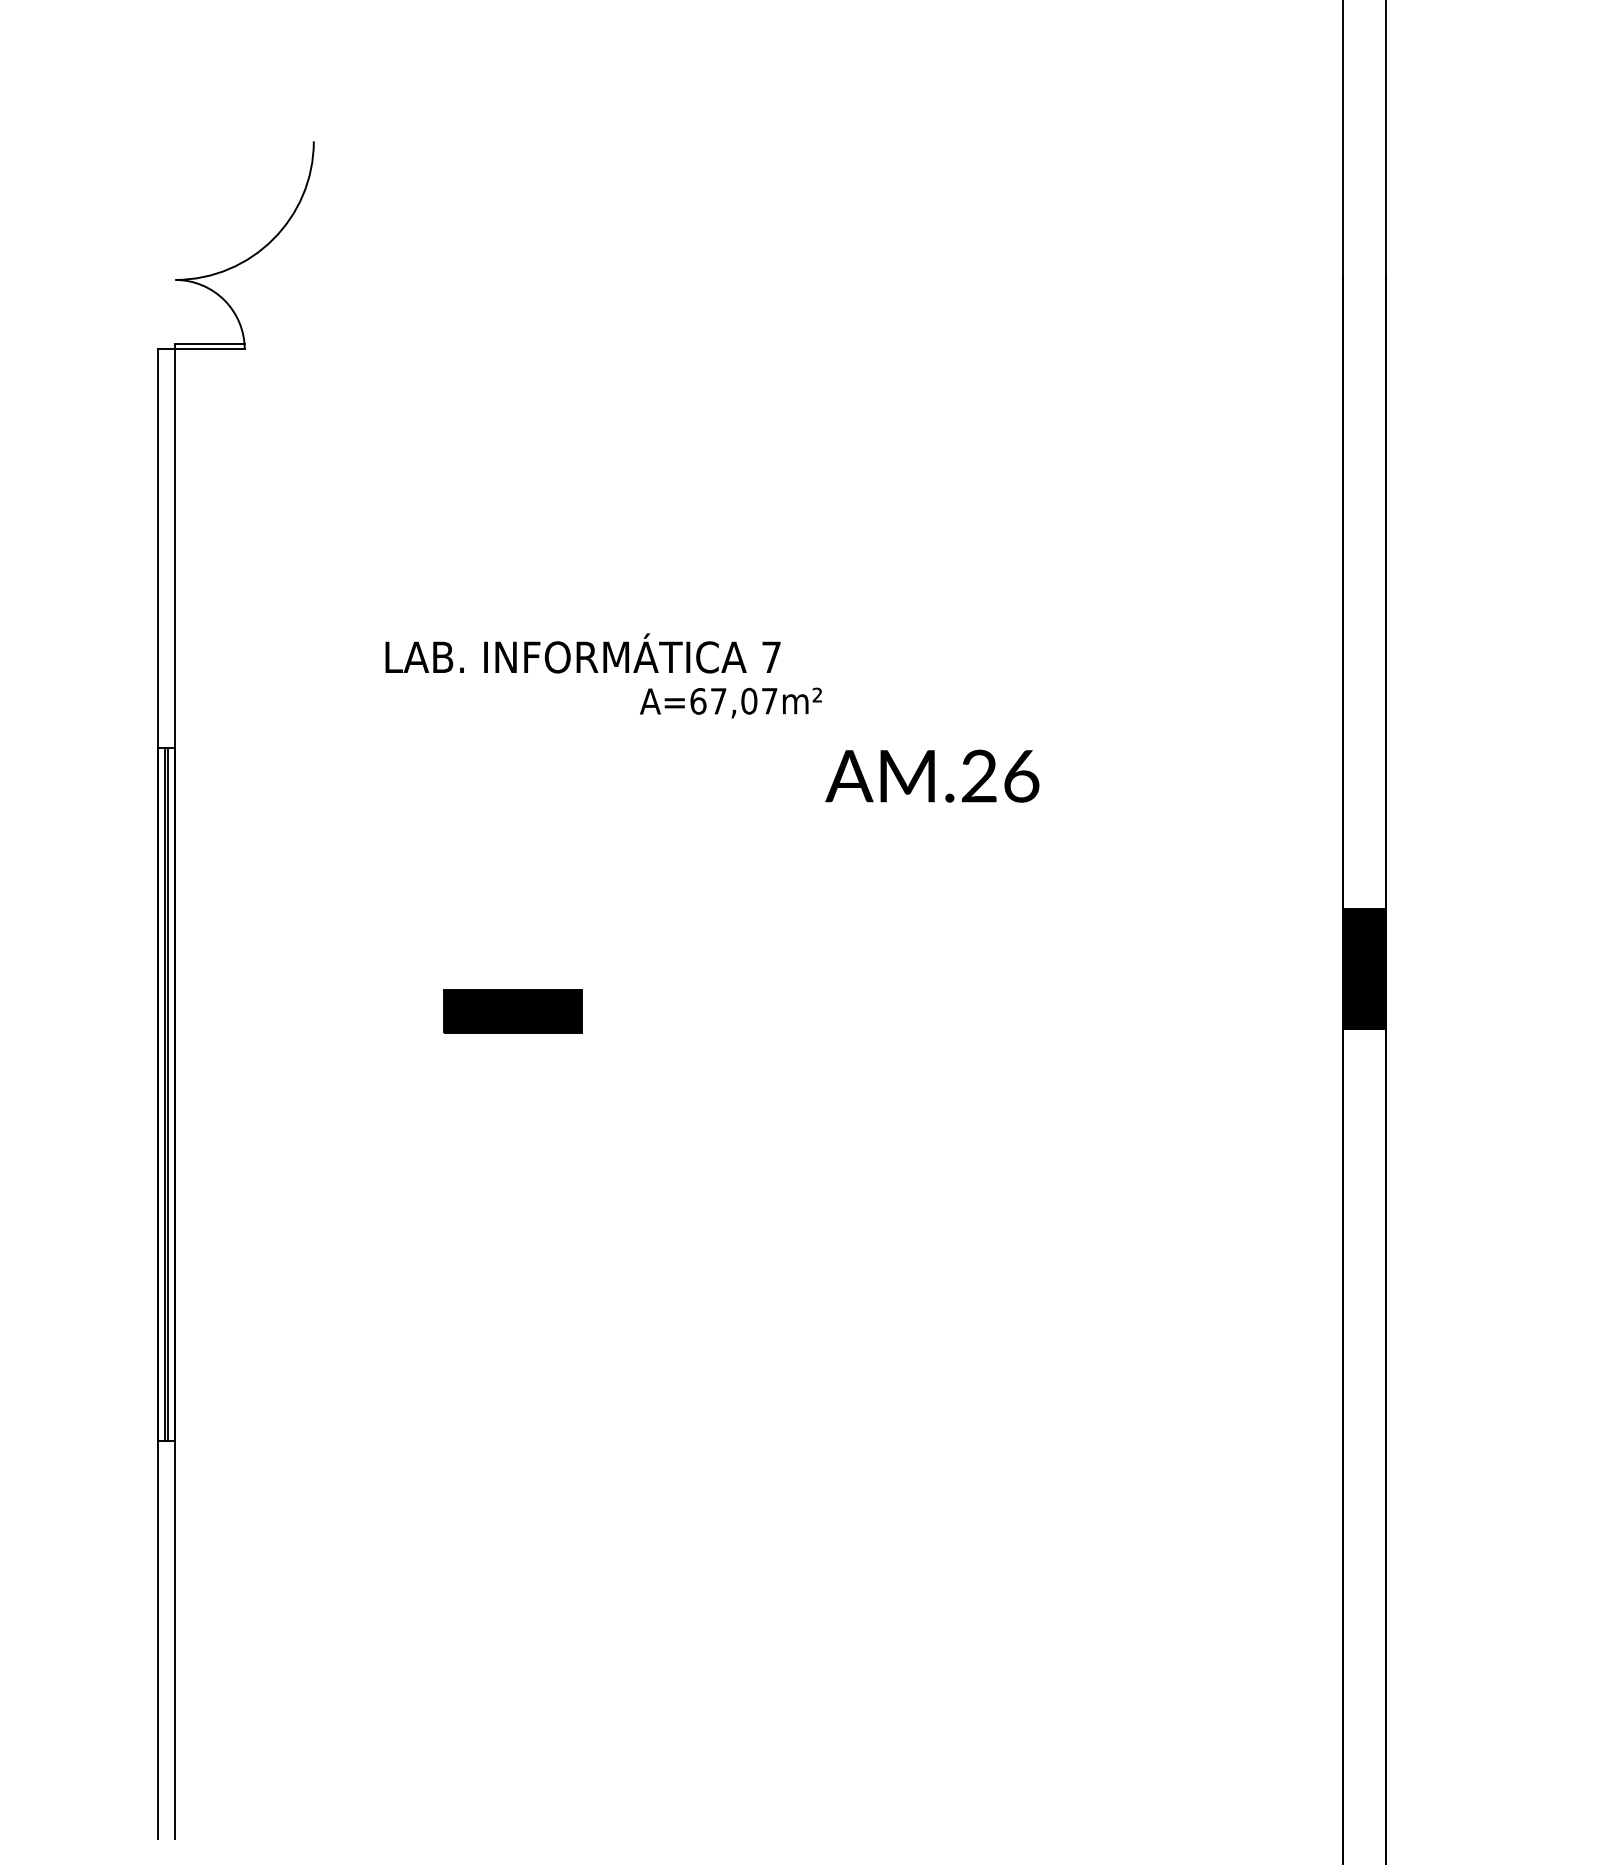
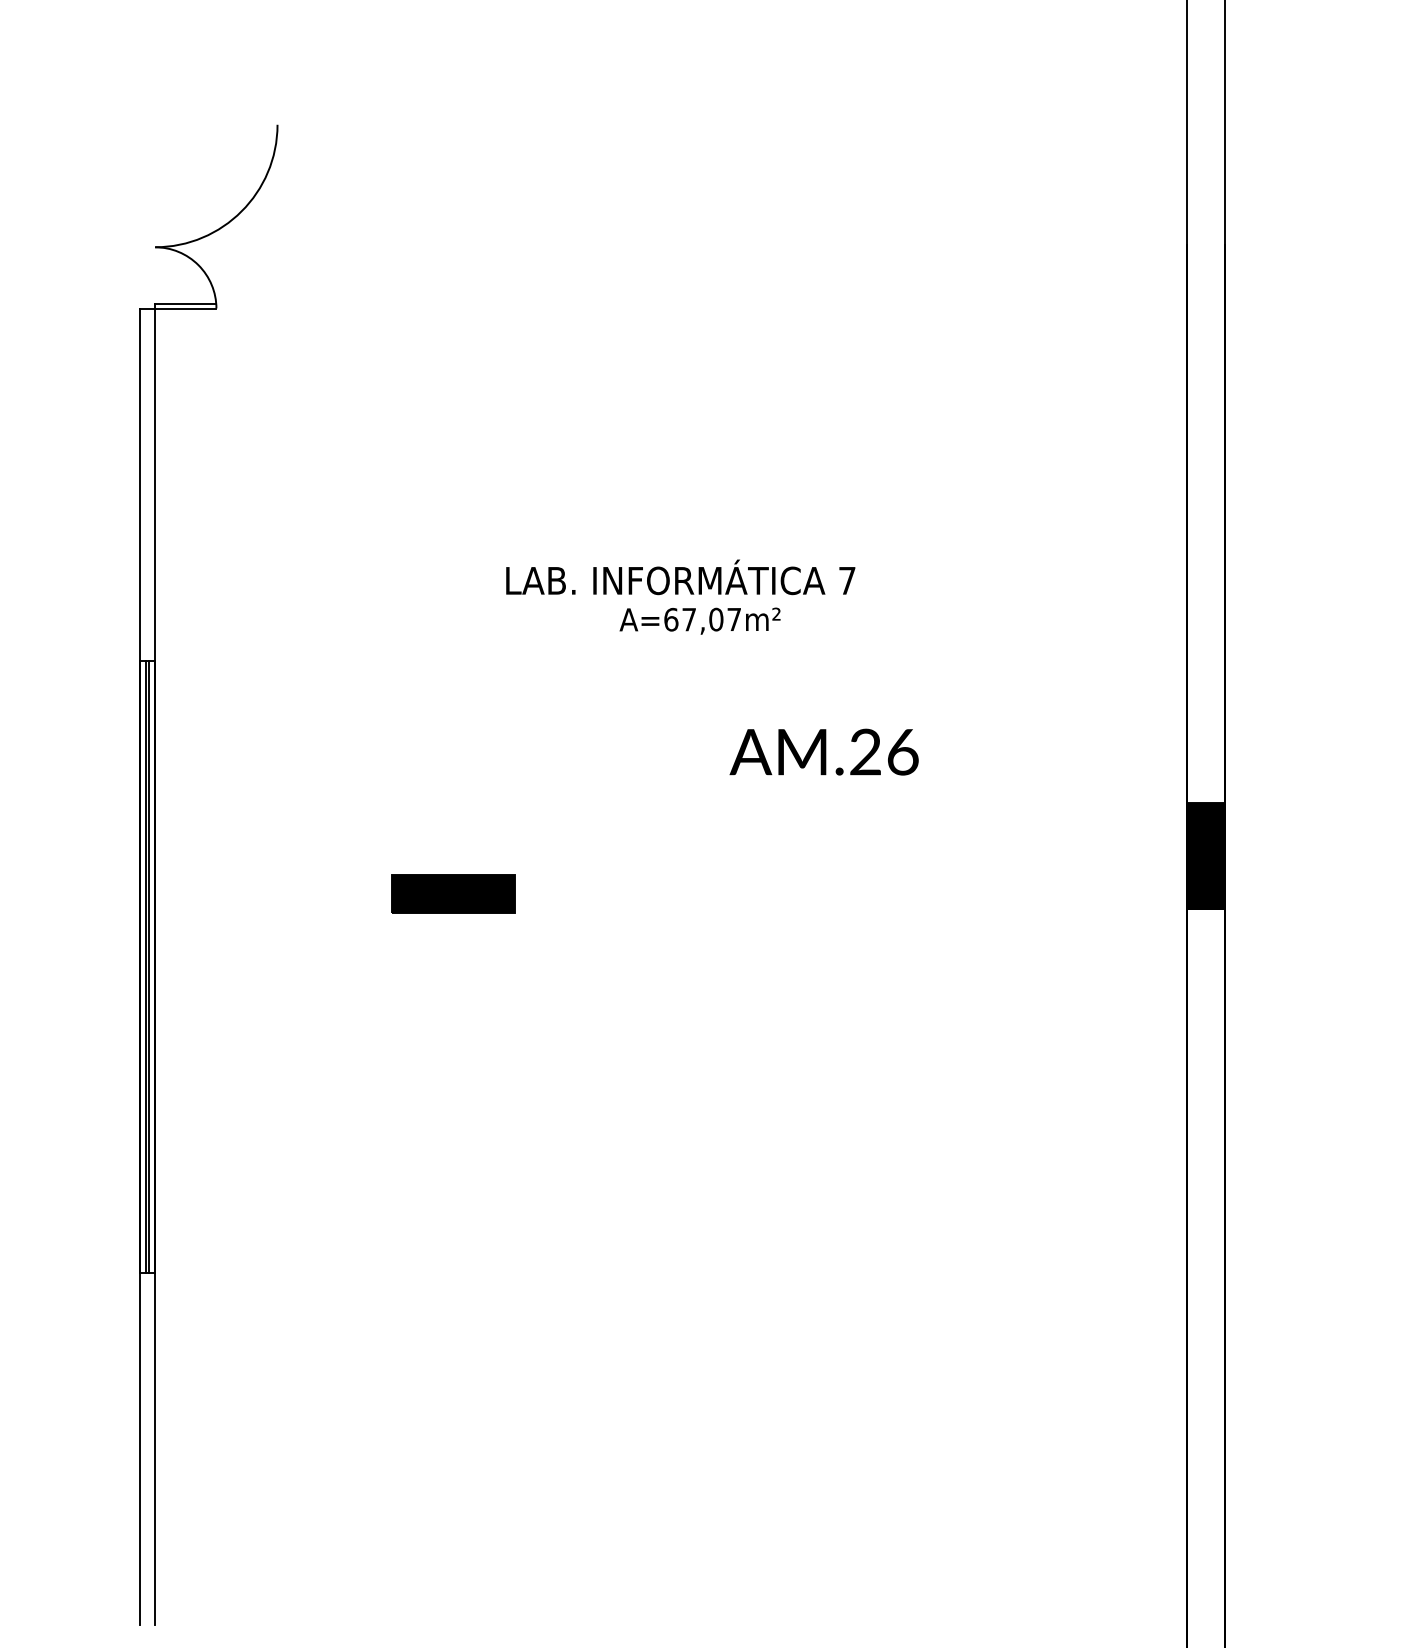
text: (582, 653) -> (680, 577), moved
text: (730, 702) -> (699, 620), moved
text: (932, 775) -> (824, 751), moved

